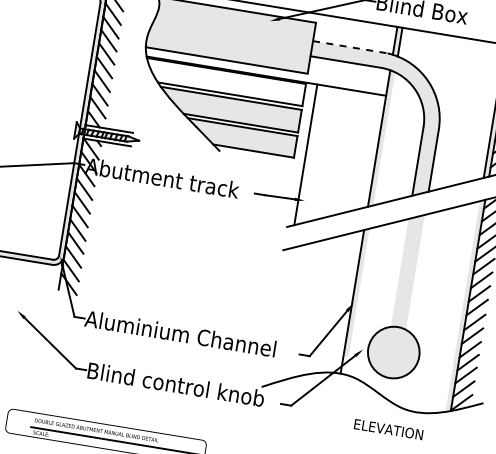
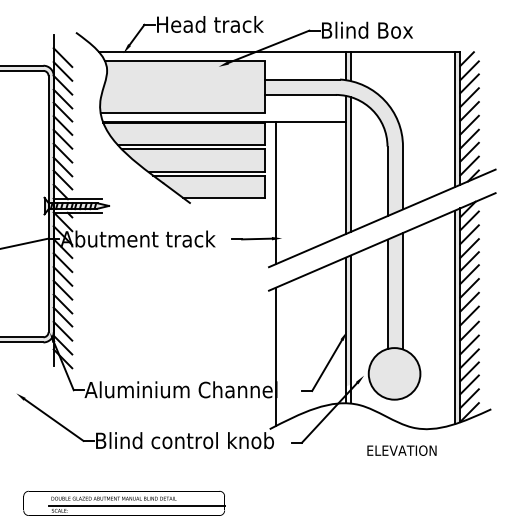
line: (350, 47) -> (302, 79), dashed -> solid
fill: (224, 82) -> (183, 134), added
line: (384, 138) -> (350, 164), added
line: (415, 272) -> (403, 291), added
line: (399, 273) -> (387, 294), added
line: (357, 301) -> (350, 329), added
line: (463, 306) -> (455, 317), added
line: (279, 316) -> (275, 356), added

